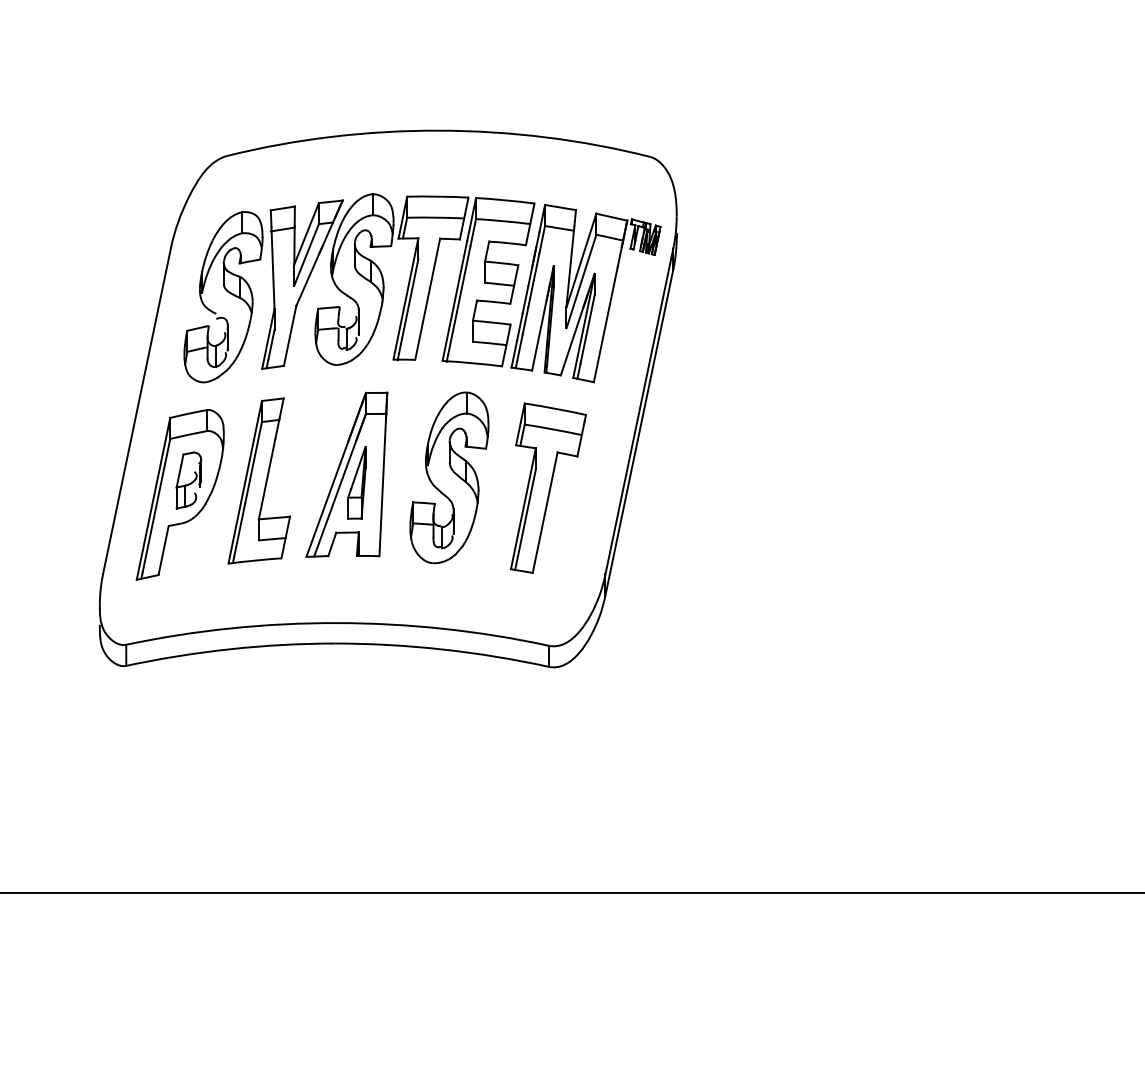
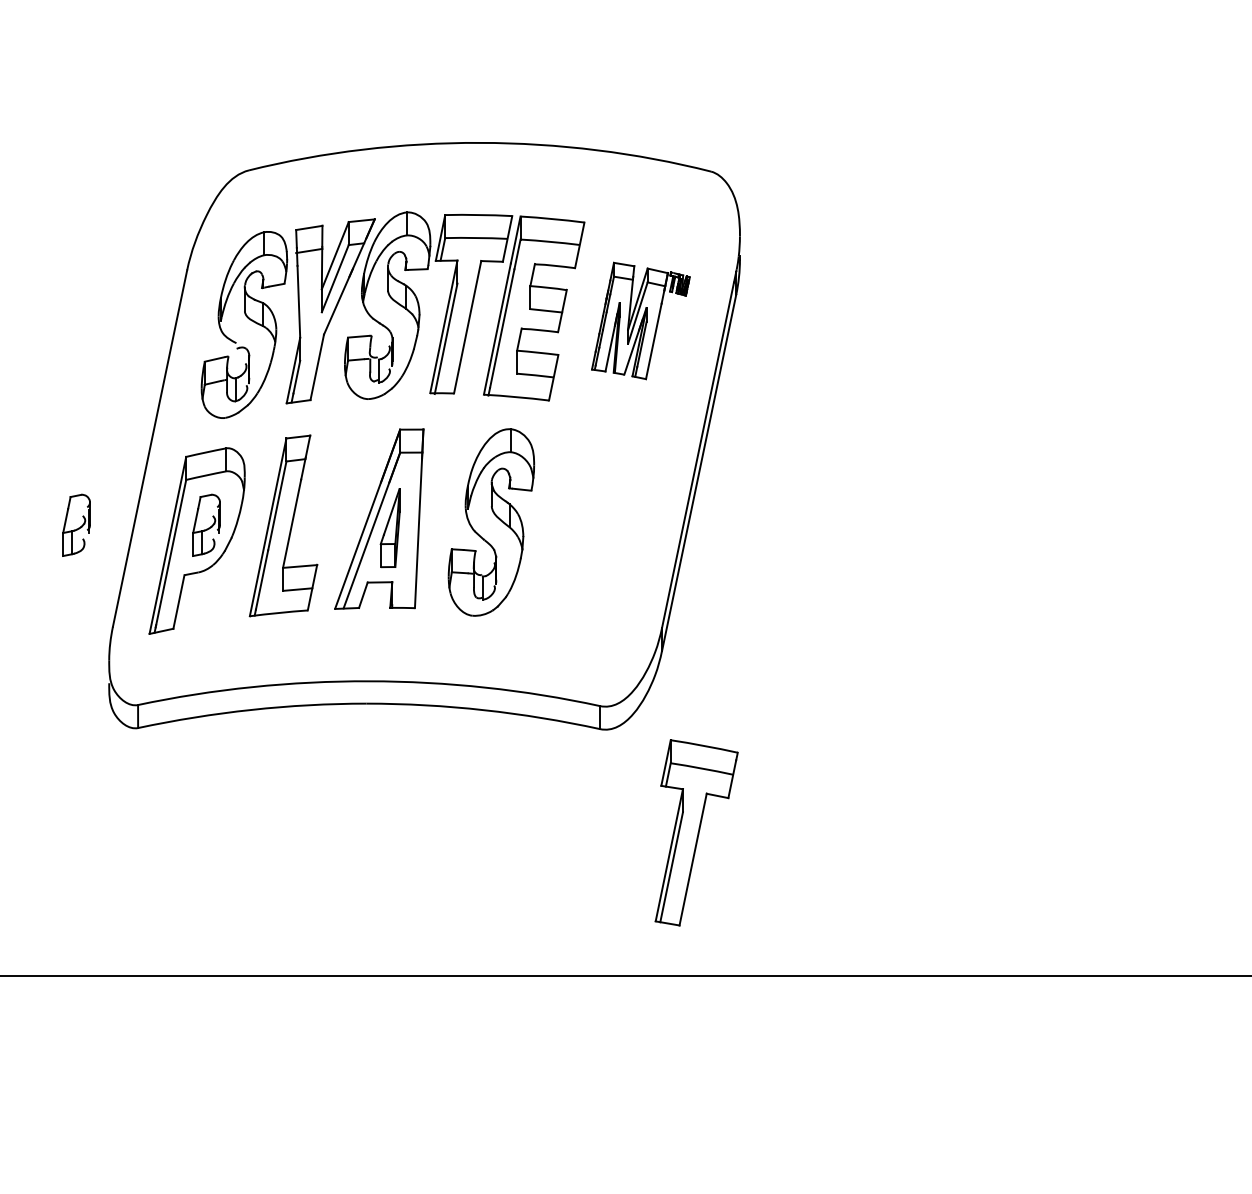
part: (585, 293) -> (640, 320), size x0.6
part: (69, 479) -> (76, 524), added
part: (548, 487) -> (696, 832), moved

